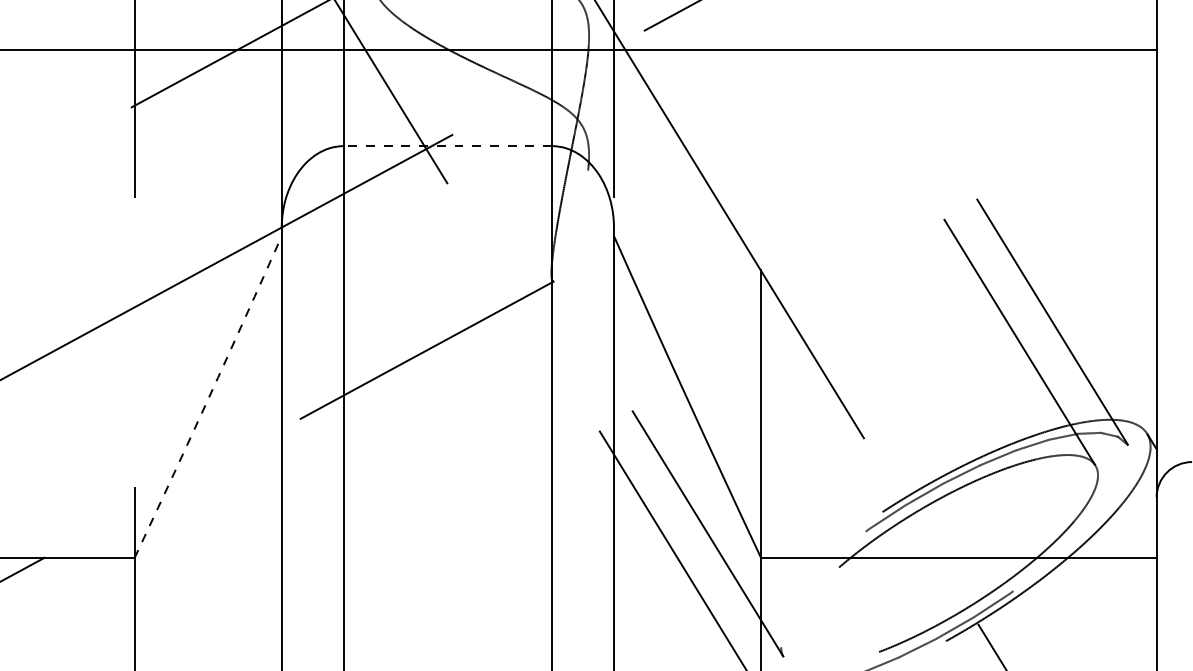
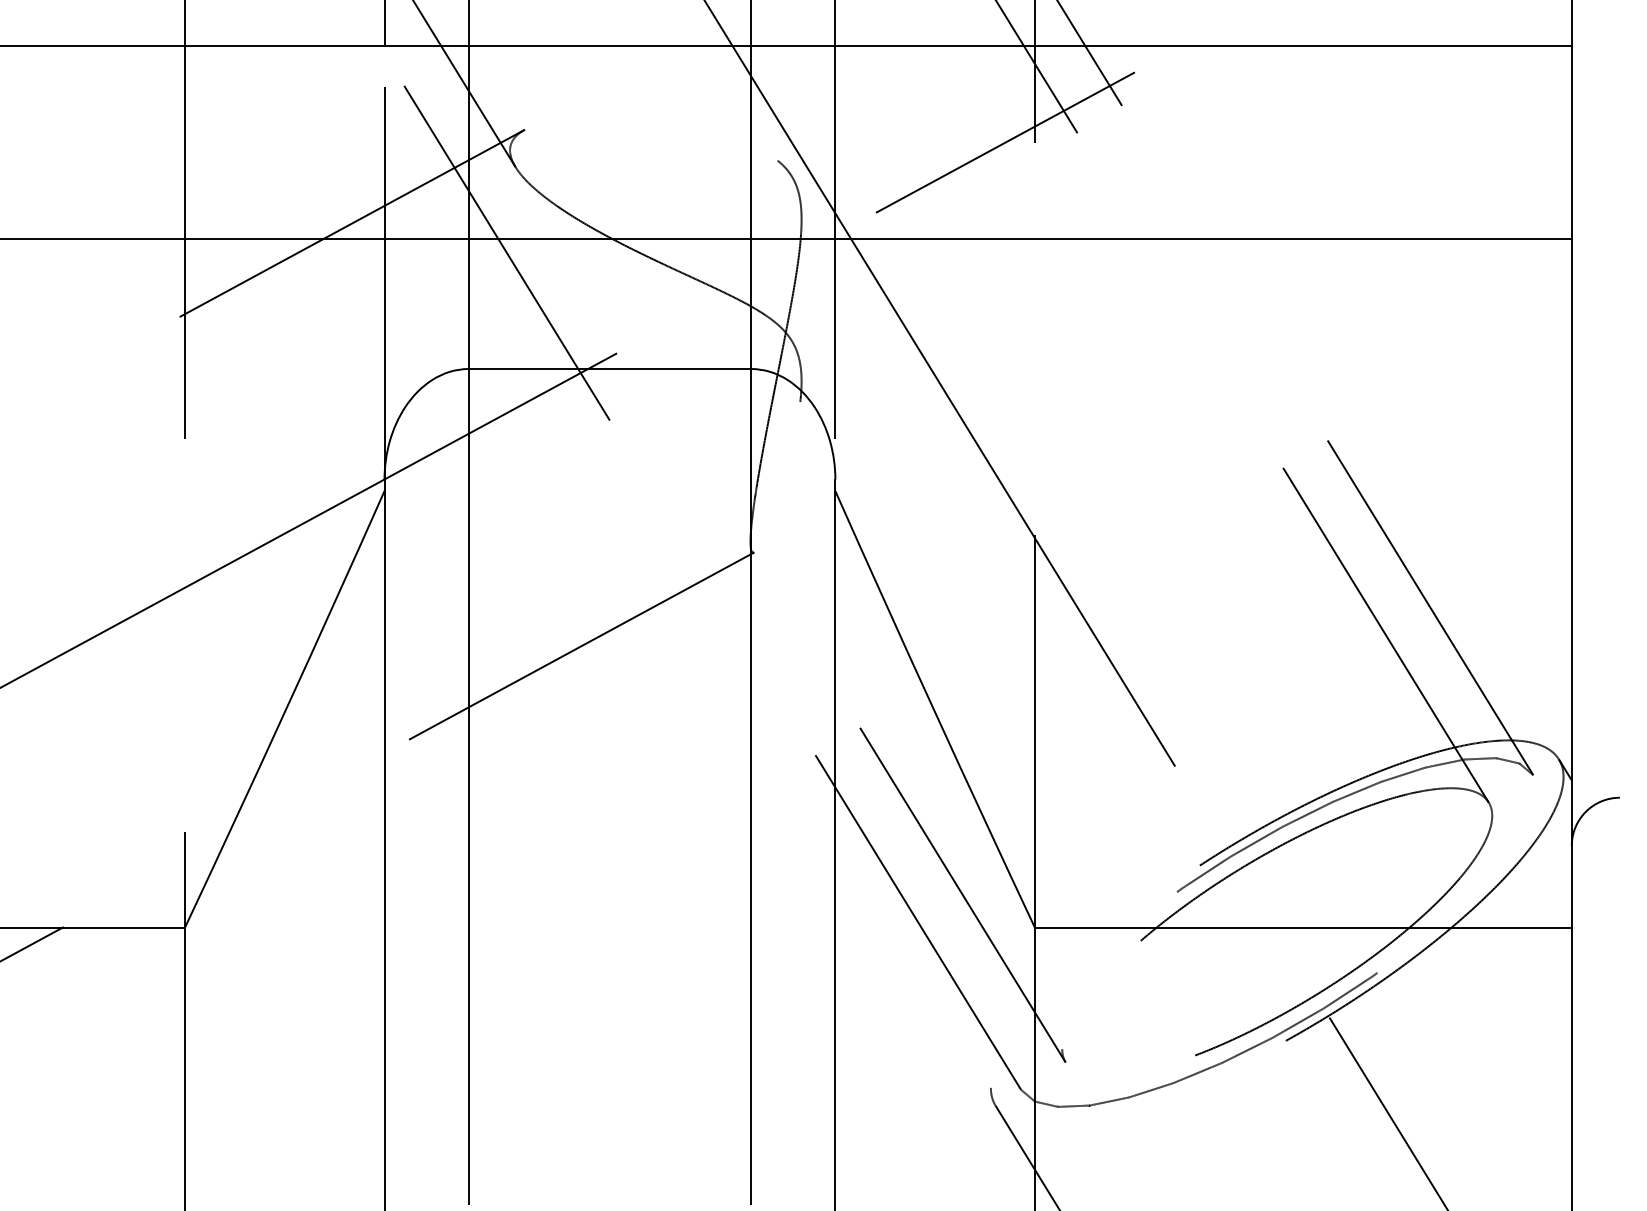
line: (447, 146) -> (609, 369), dashed -> solid
arc: (208, 397) -> (285, 710), dashed -> solid

